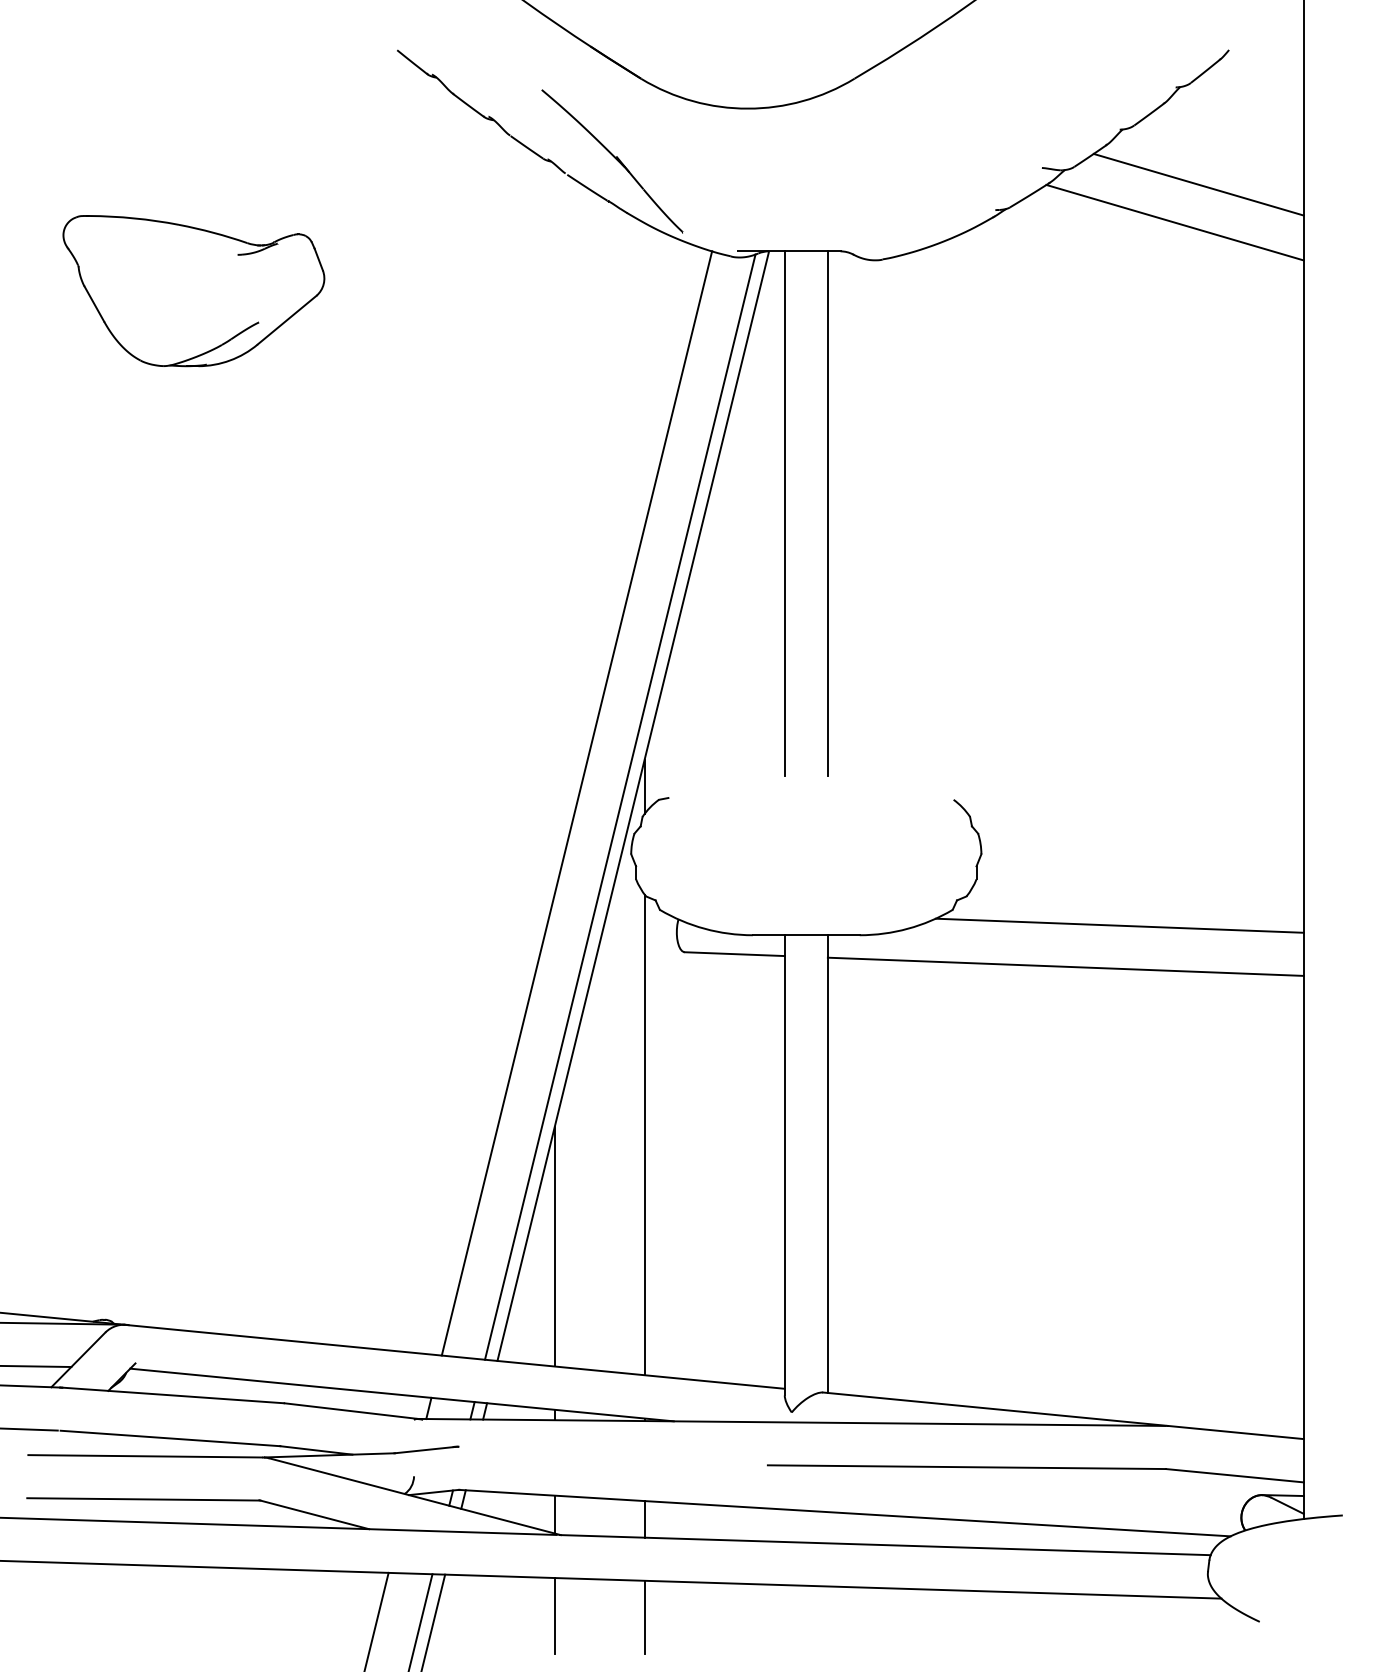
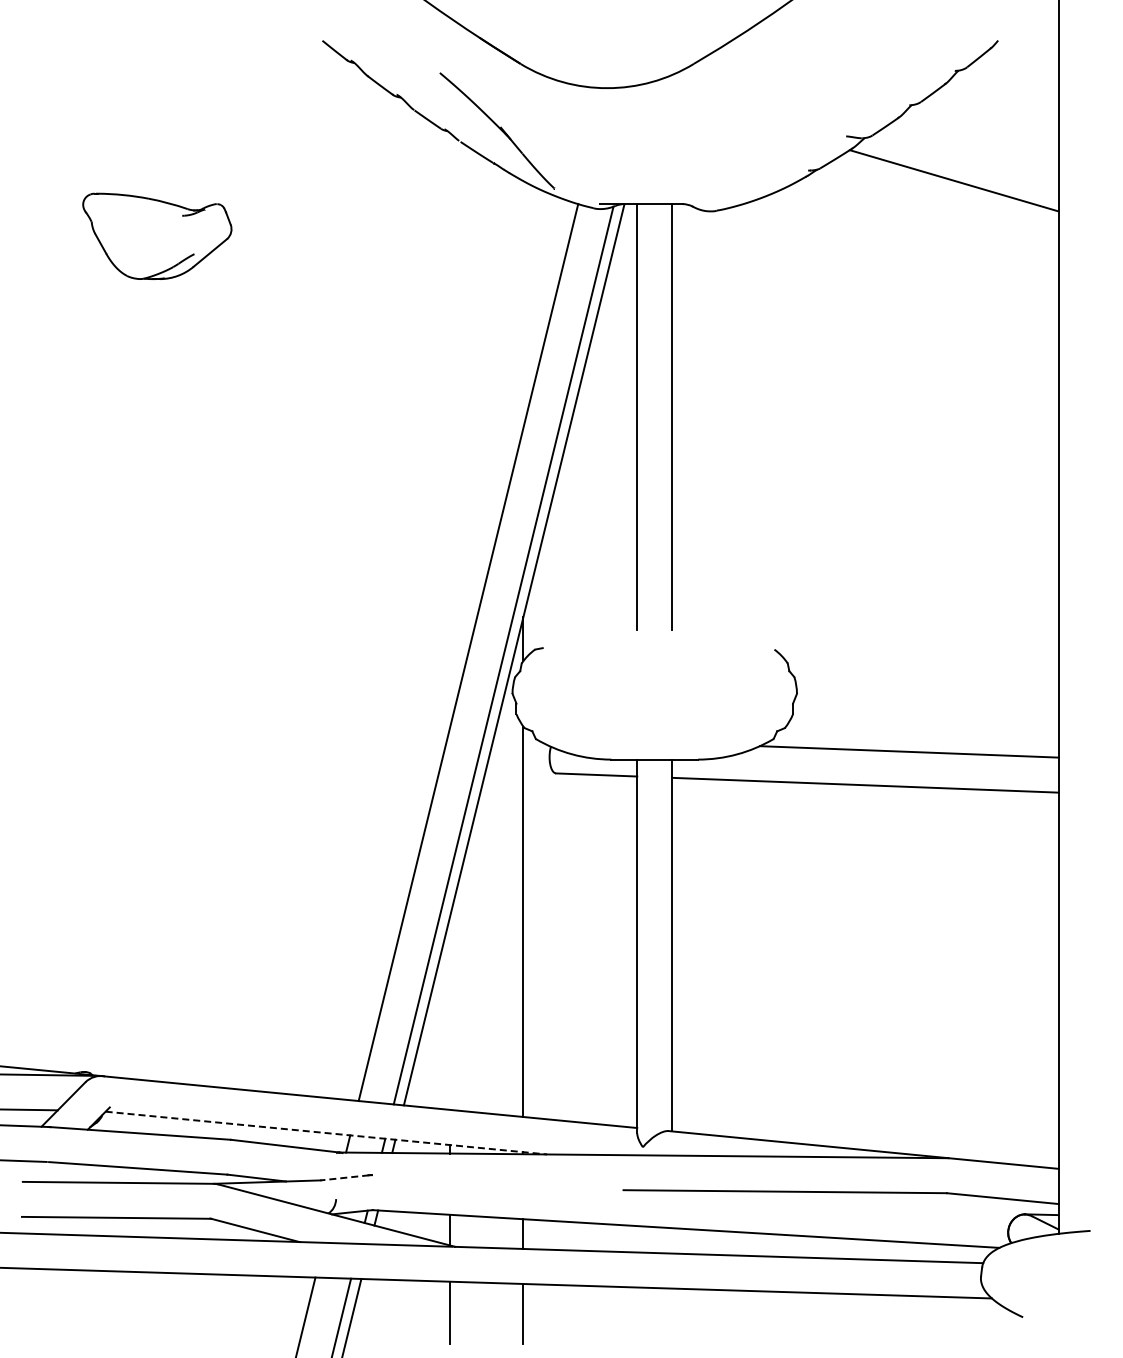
line: (1198, 184) -> (973, 149), removed
part: (194, 291) -> (157, 236), size x0.7
line: (554, 1246) -> (450, 1012), removed
line: (402, 1395) -> (326, 1133), solid -> dashed
line: (424, 1449) -> (344, 1177), solid -> dashed

